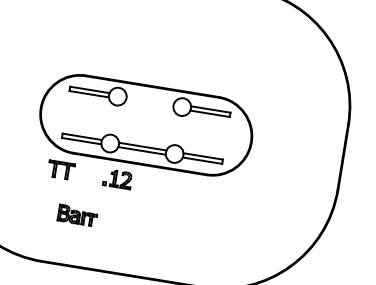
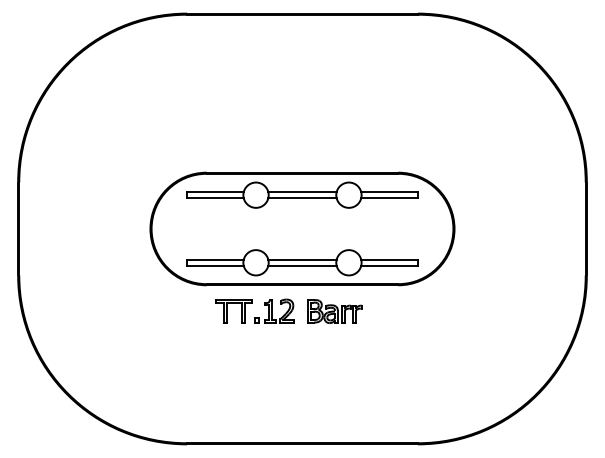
line: (150, 100) -> (302, 192), added
line: (149, 104) -> (302, 198), added
part: (60, 170) -> (233, 311), moved
part: (77, 215) -> (334, 311), moved

